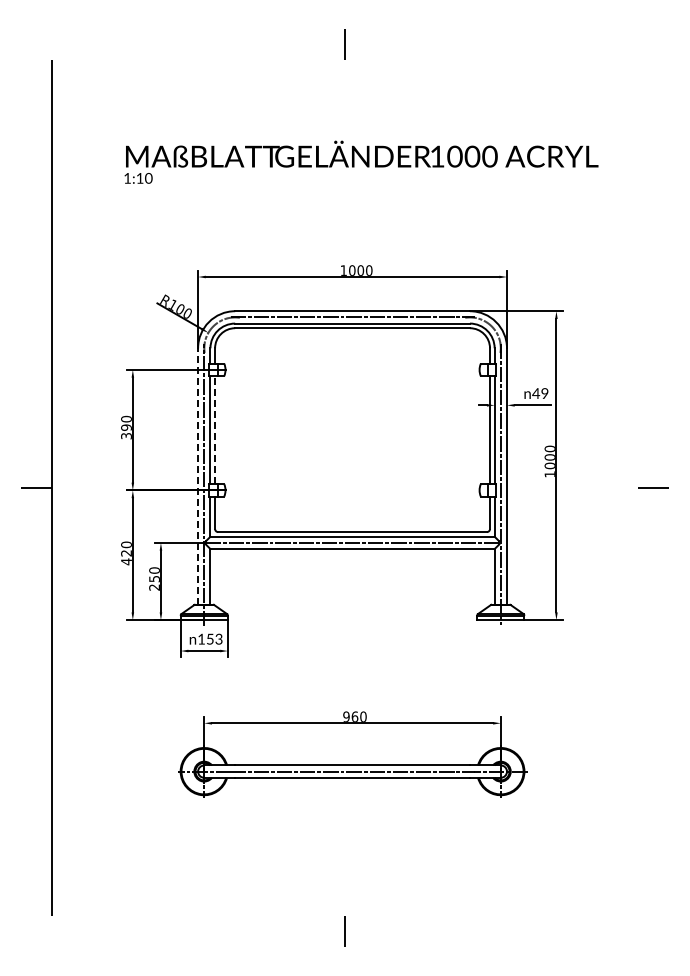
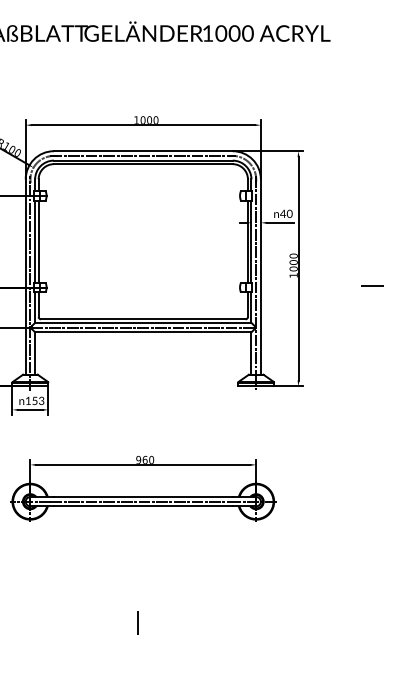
text: (544, 394) -> (289, 214), 49 -> 40
line: (215, 429) -> (38, 241), dashed -> solid
line: (198, 475) -> (26, 276), dashed -> solid

